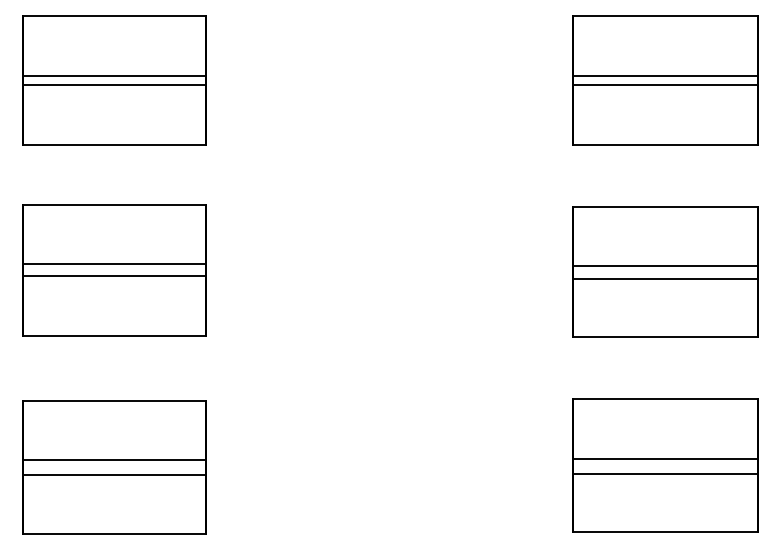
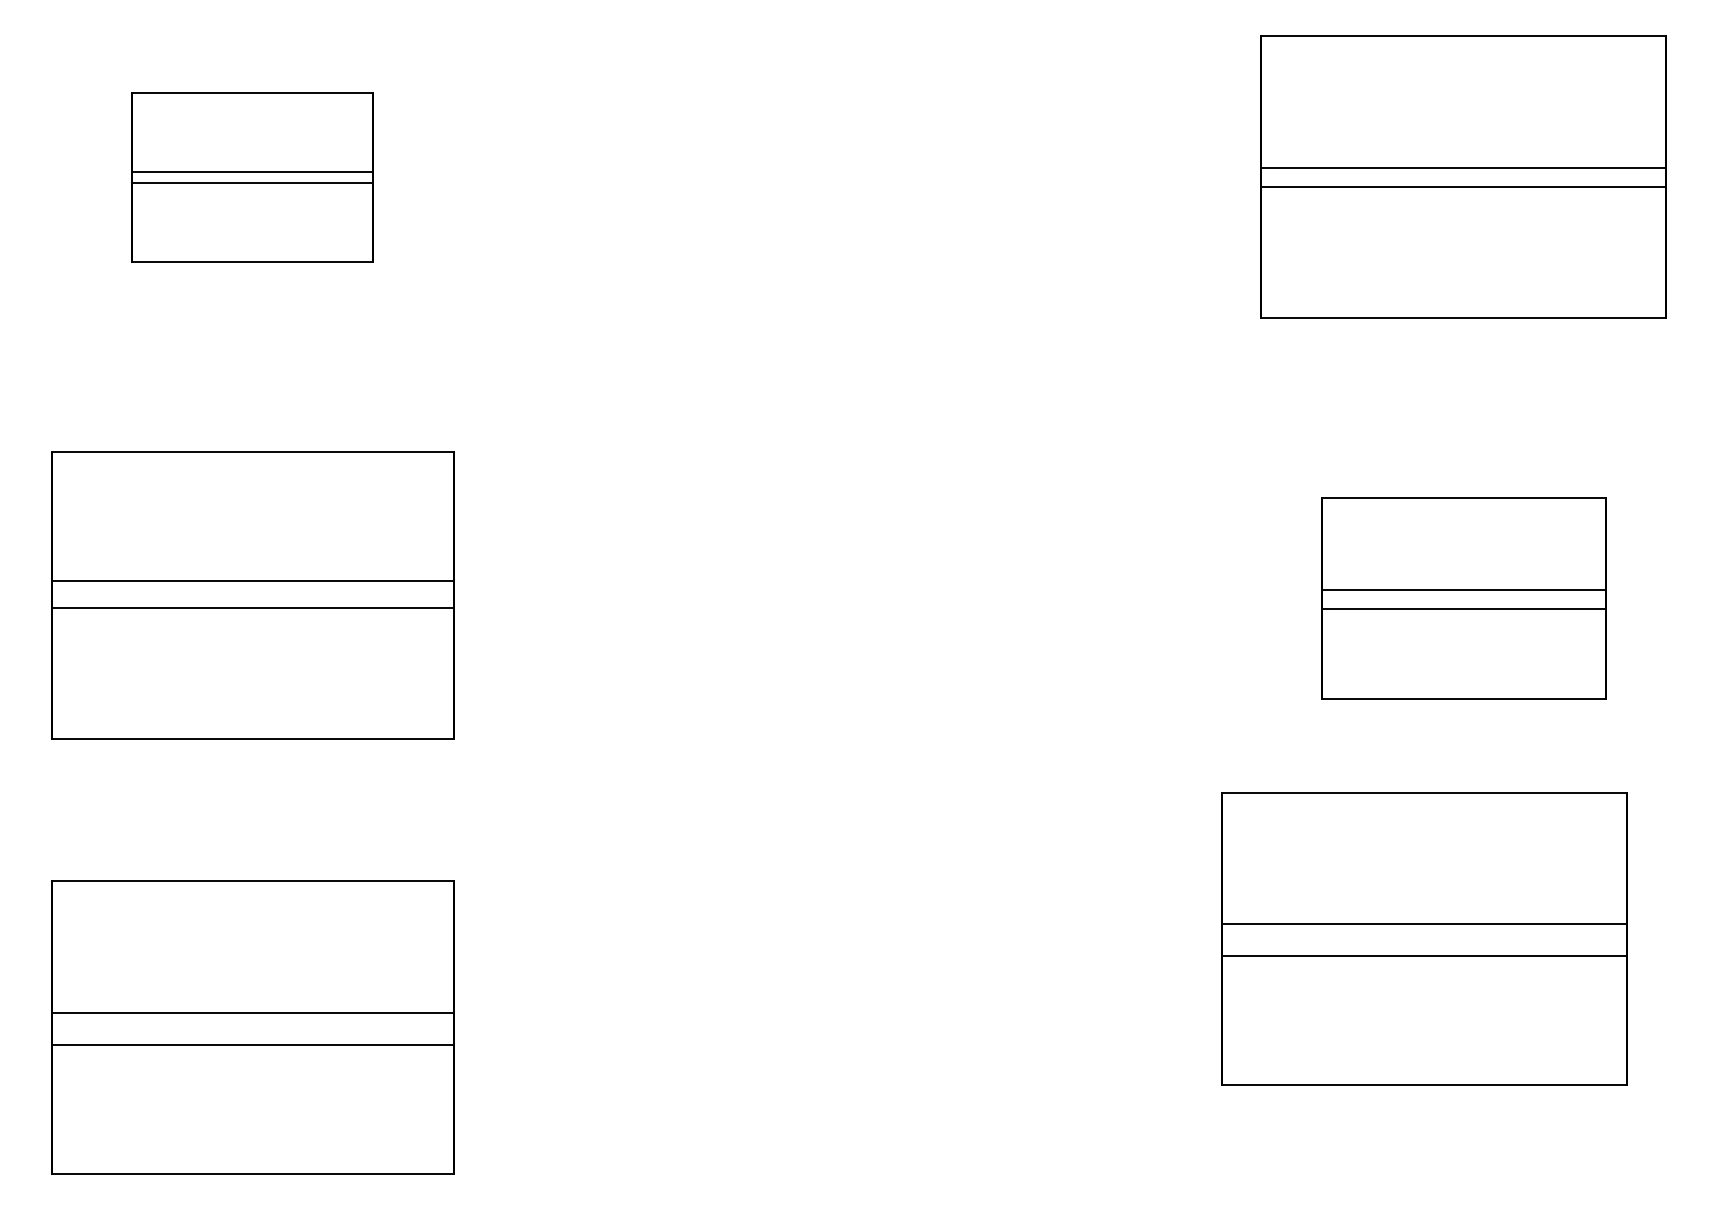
part: (114, 80) -> (252, 177), size x0.6
part: (665, 271) -> (1463, 597), size x0.7
part: (665, 465) -> (1424, 938), moved

